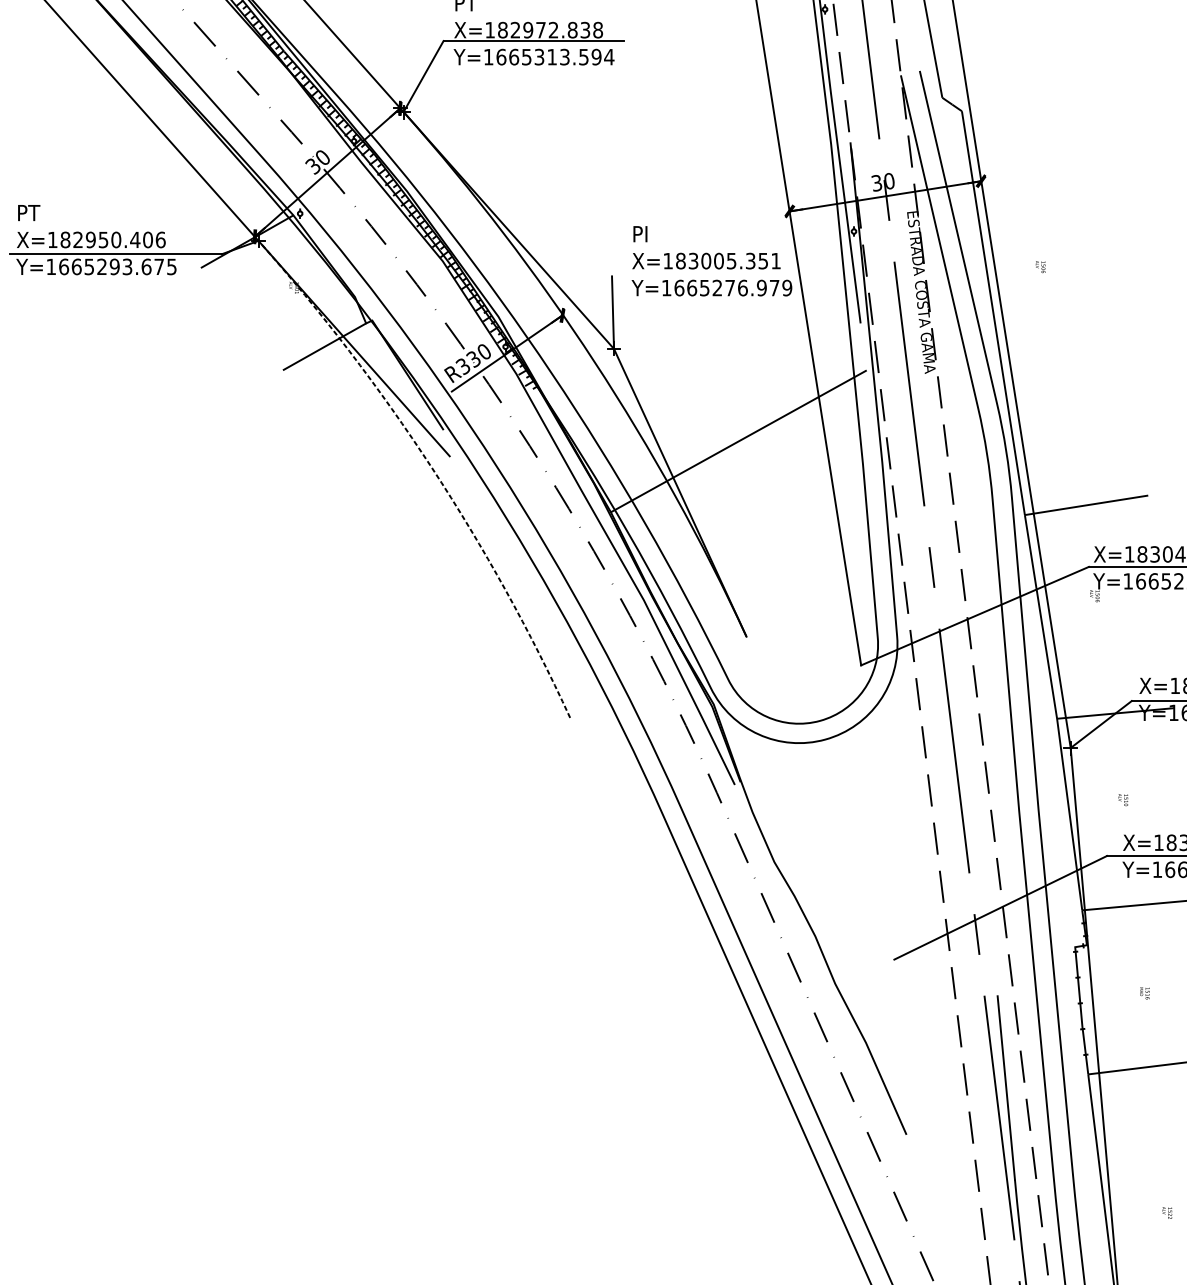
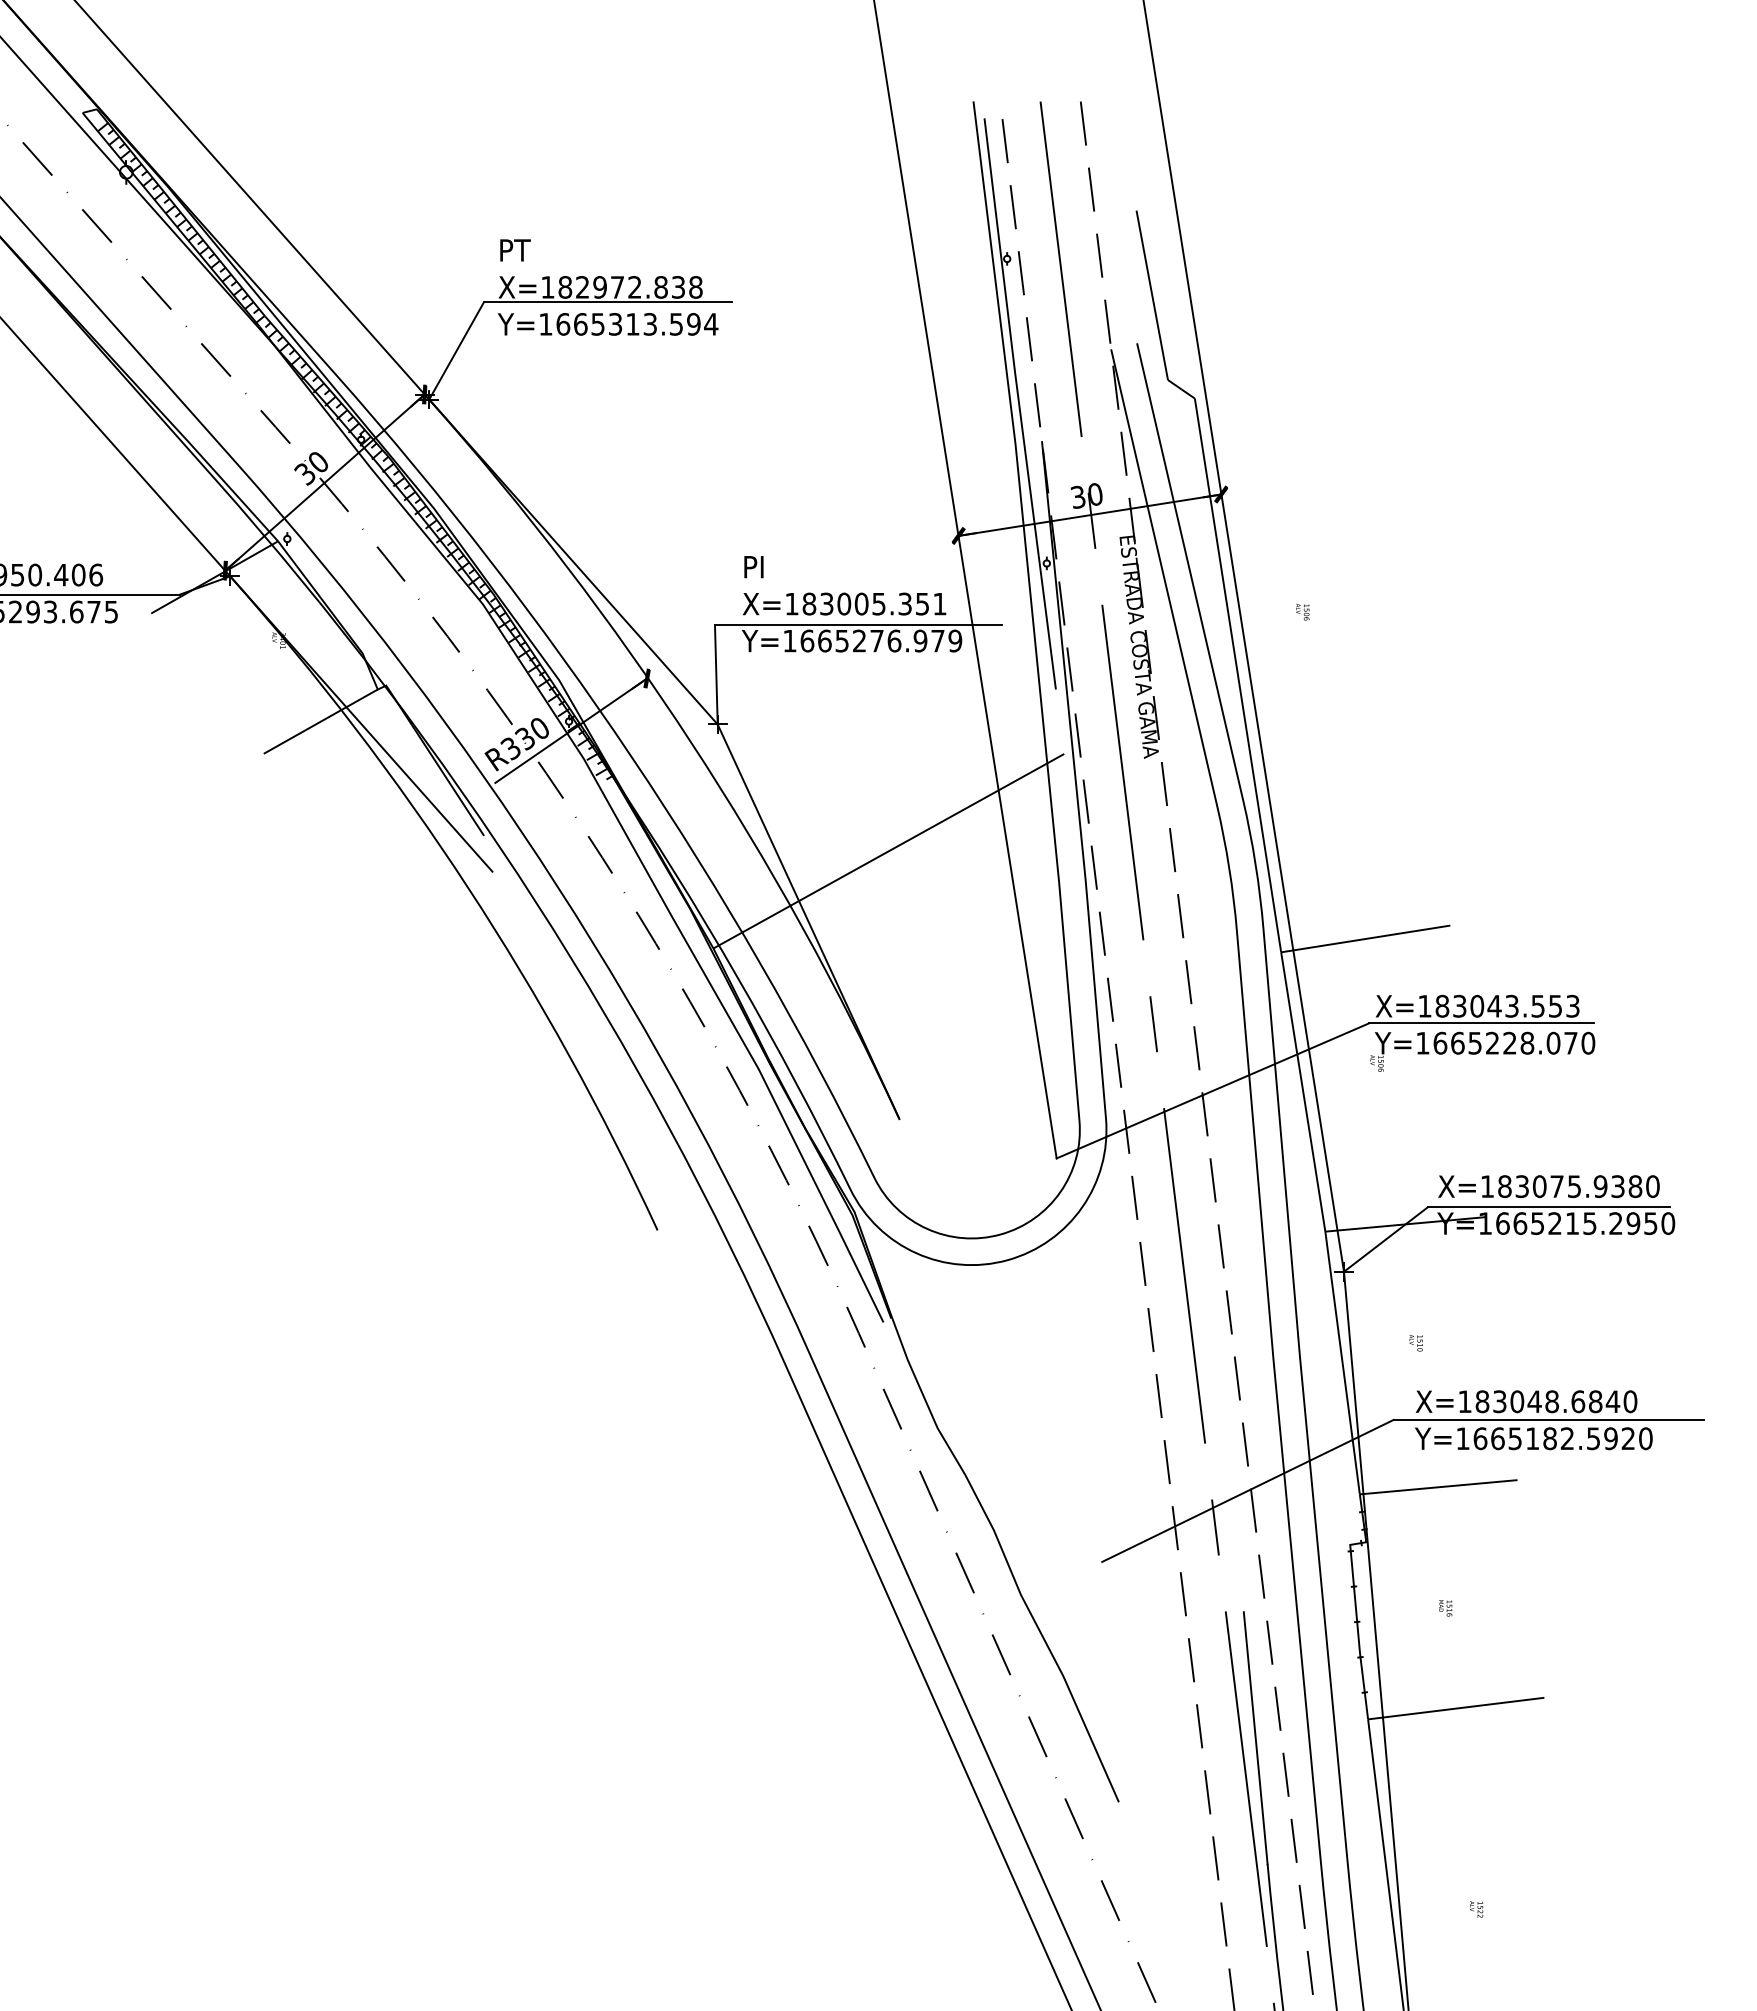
line: (715, 276) -> (857, 624), added
arc: (432, 467) -> (468, 887), dashed -> solid

